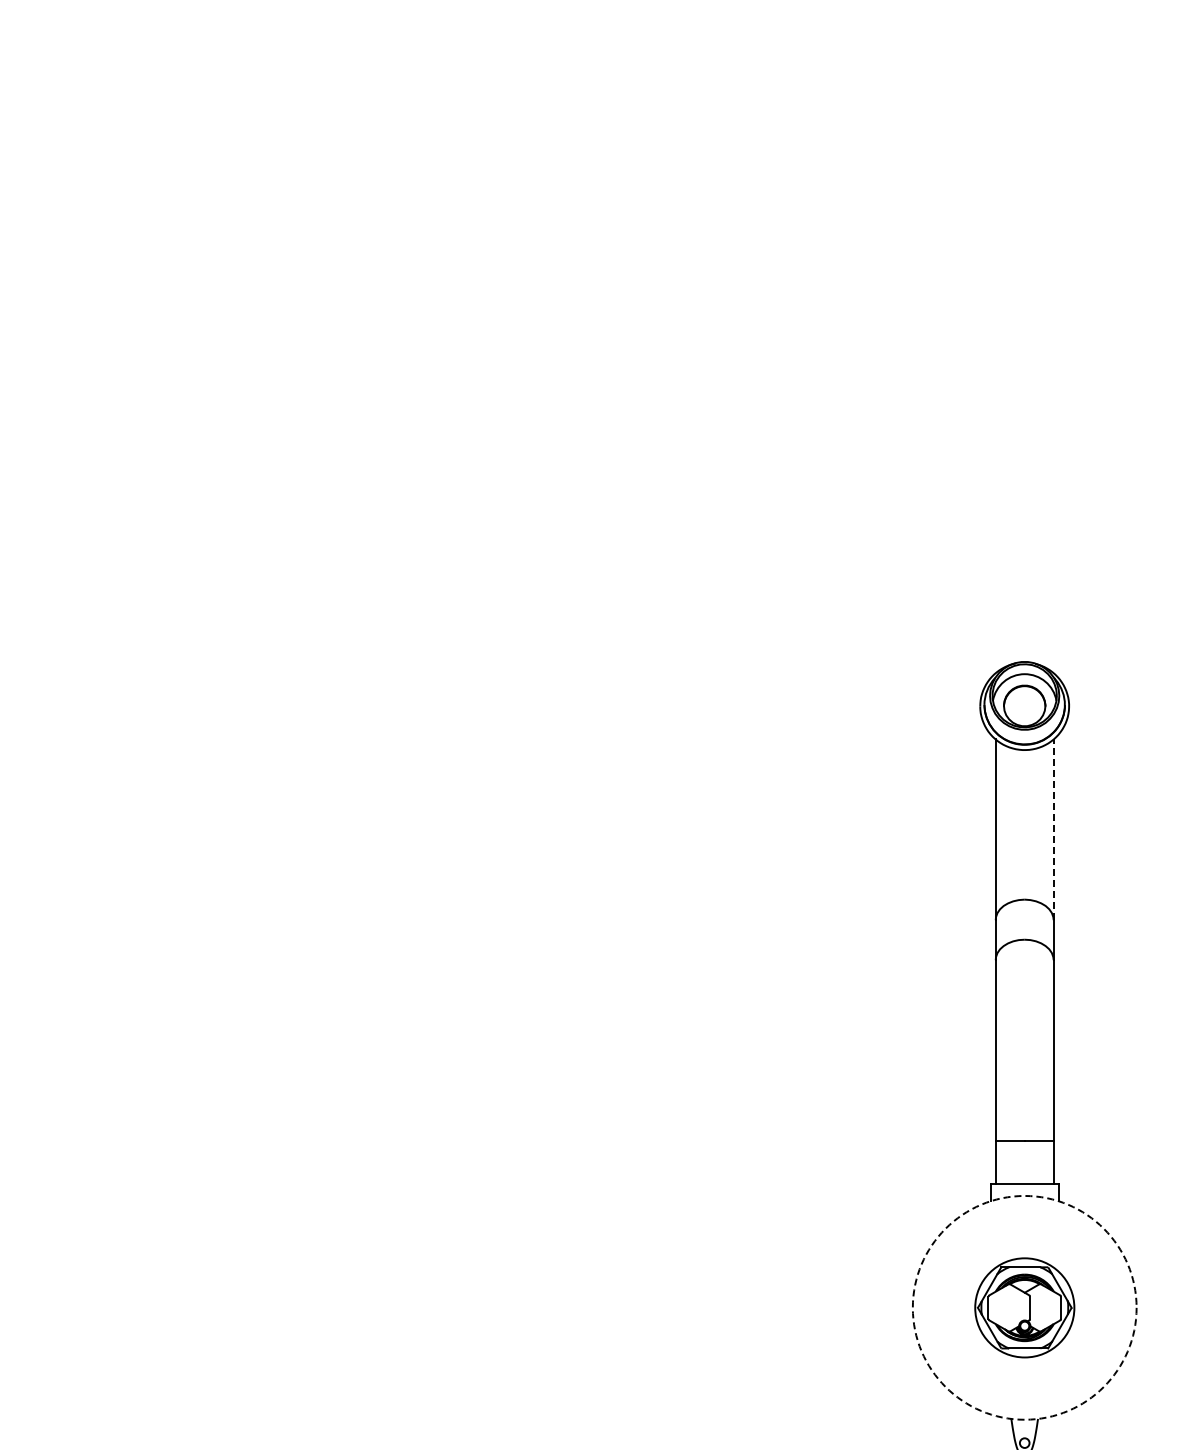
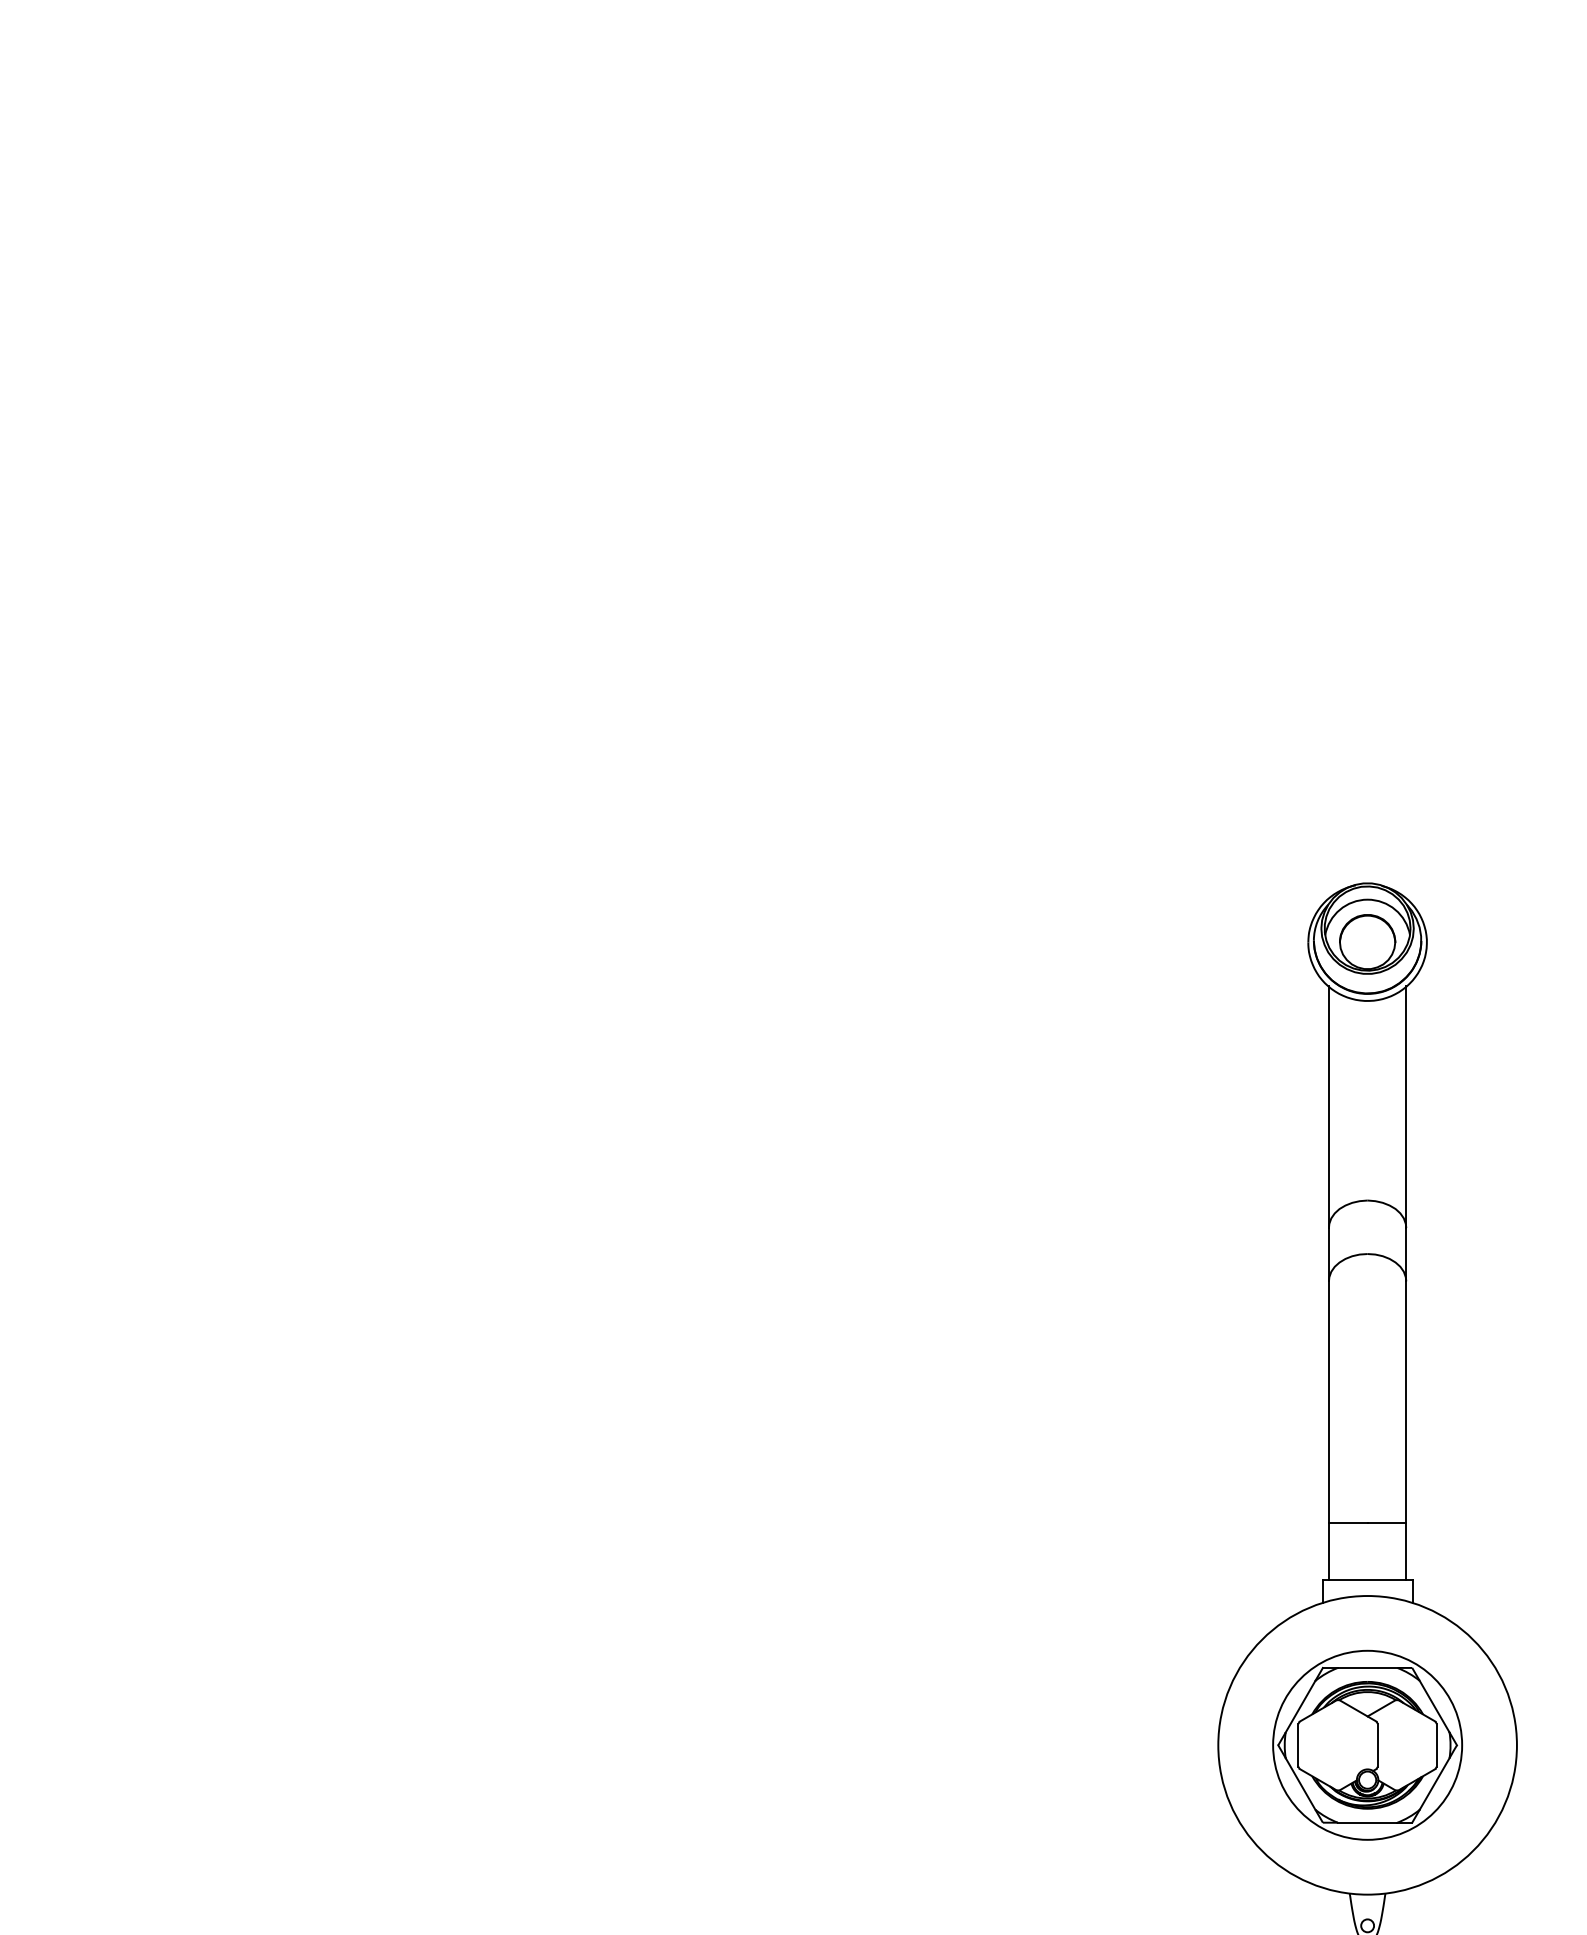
line: (1053, 829) -> (1406, 1106), dashed -> solid
circle: (1024, 1307) -> (1367, 1744), dashed -> solid
part: (1024, 1307) -> (1367, 1744), size x1.43

